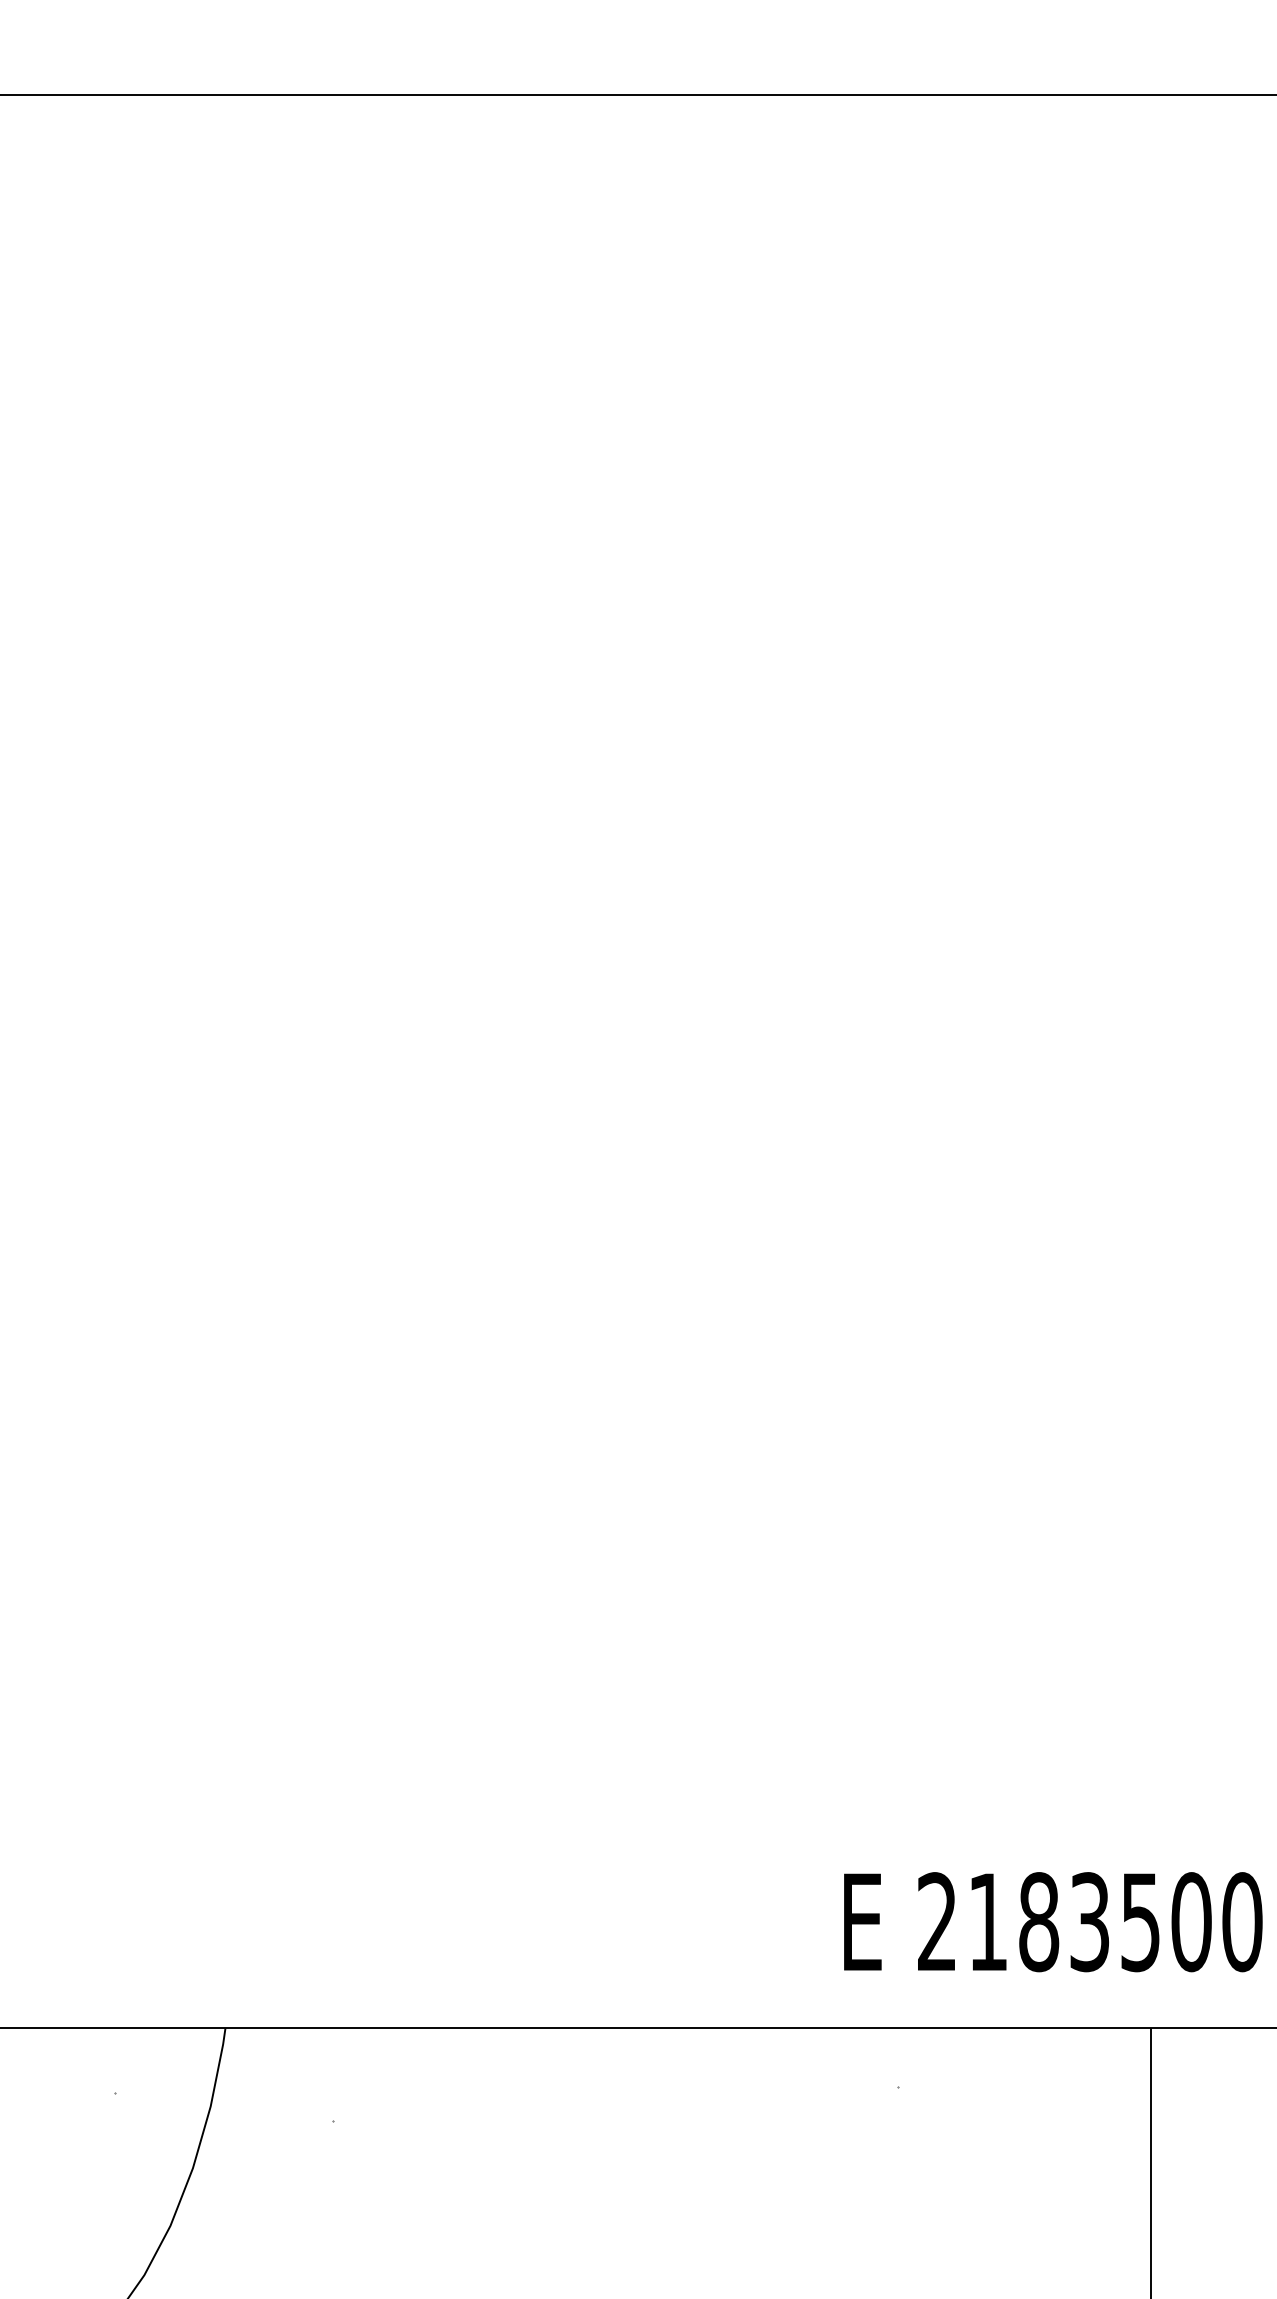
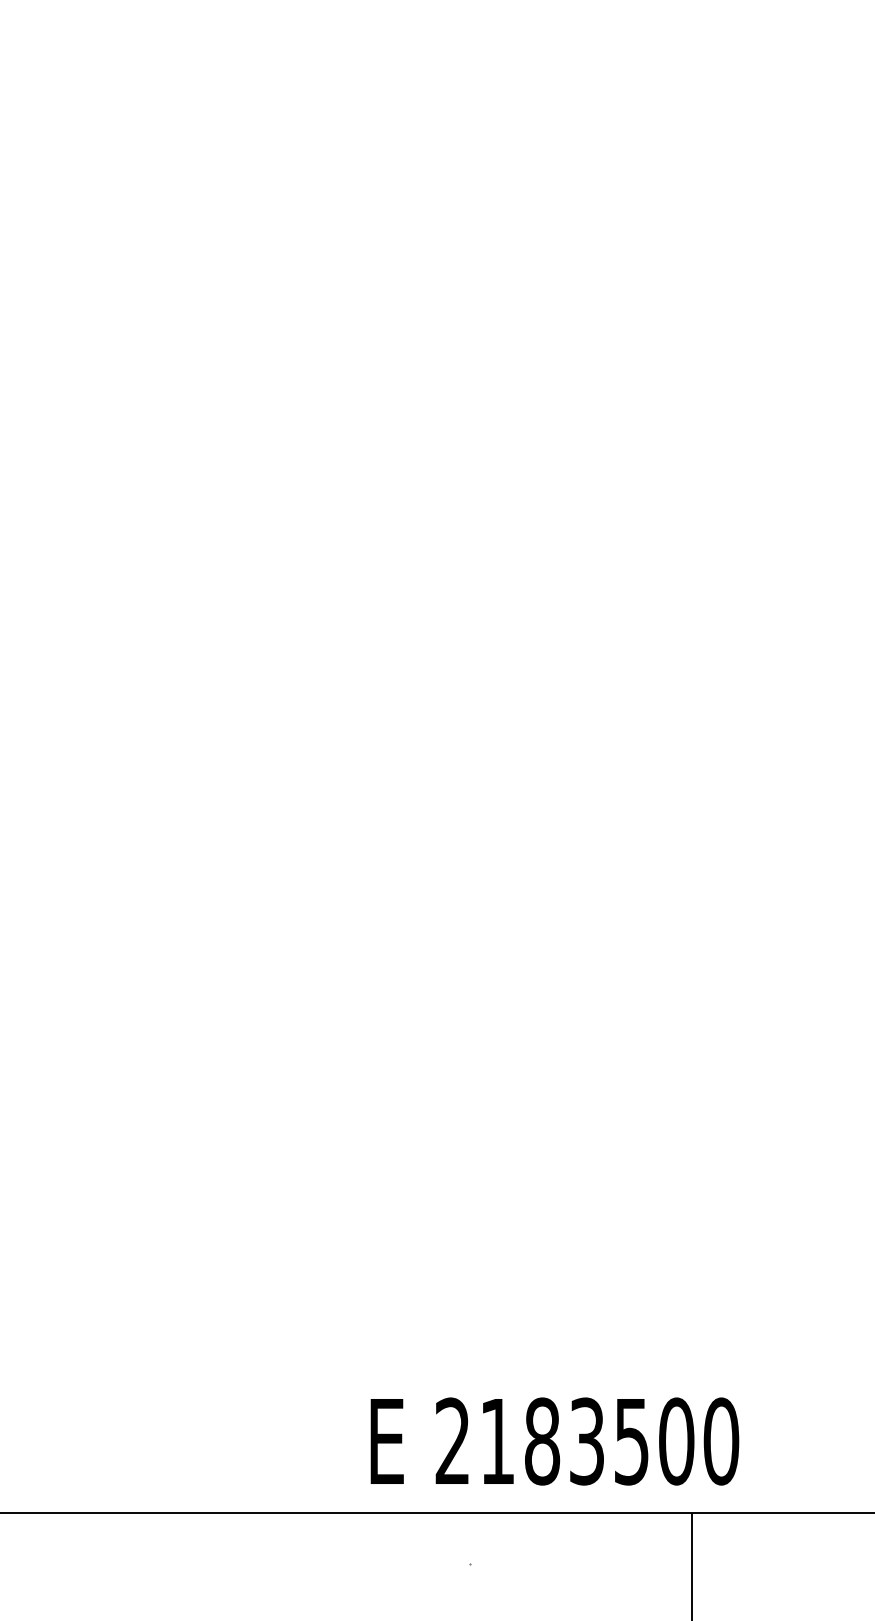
text: (1053, 1922) -> (555, 1441), moved

